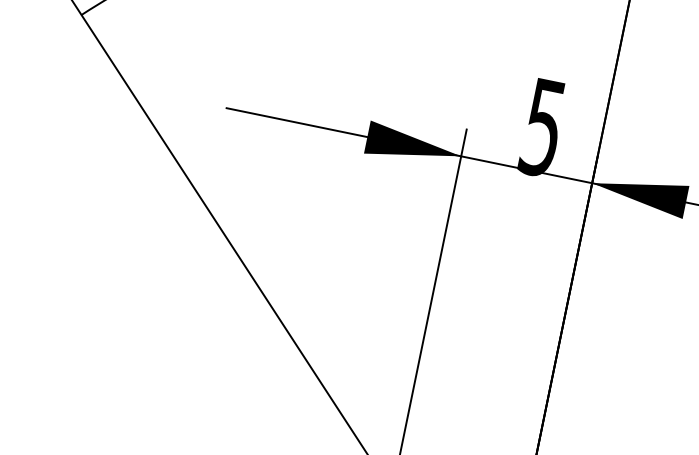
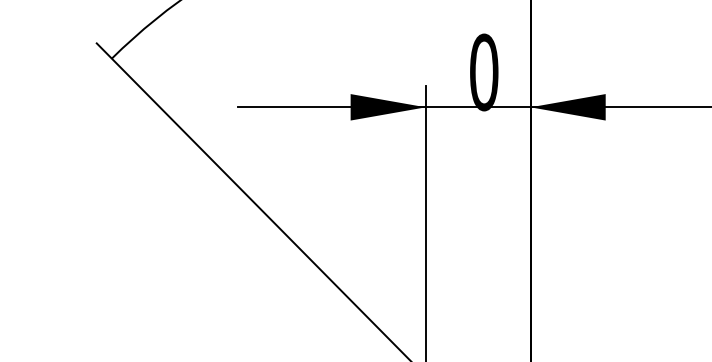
text: (543, 127) -> (484, 72), 5 -> 0

